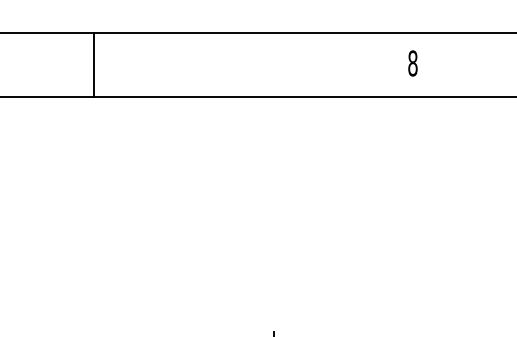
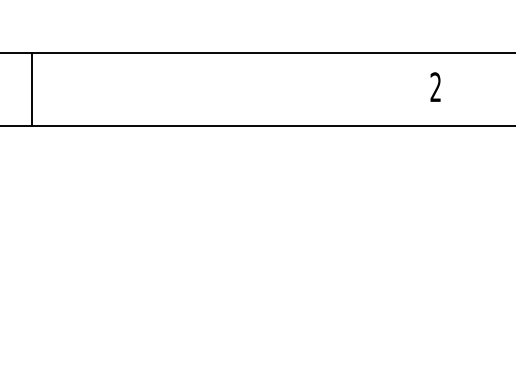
text: (412, 63) -> (435, 87), 8 -> 2
line: (93, 64) -> (31, 88), moved

